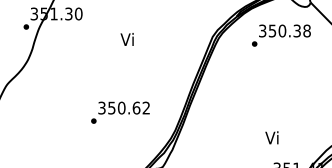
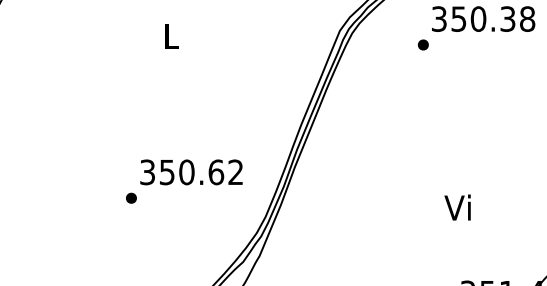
text: (126, 39) -> (168, 35), Vi -> L
text: (120, 112) -> (184, 181), moved
text: (271, 137) -> (456, 206), moved

